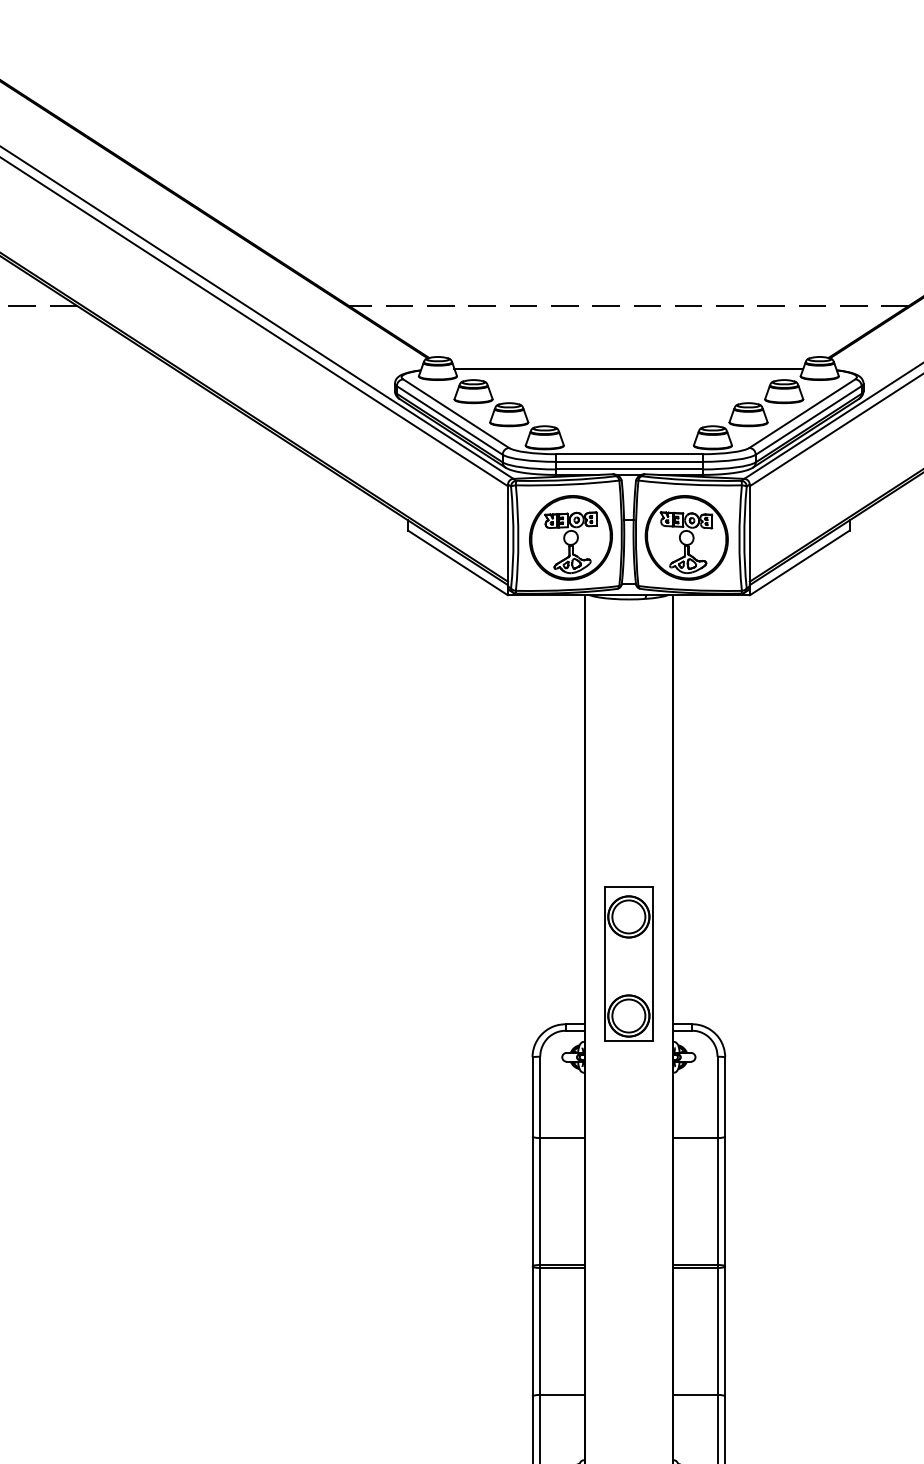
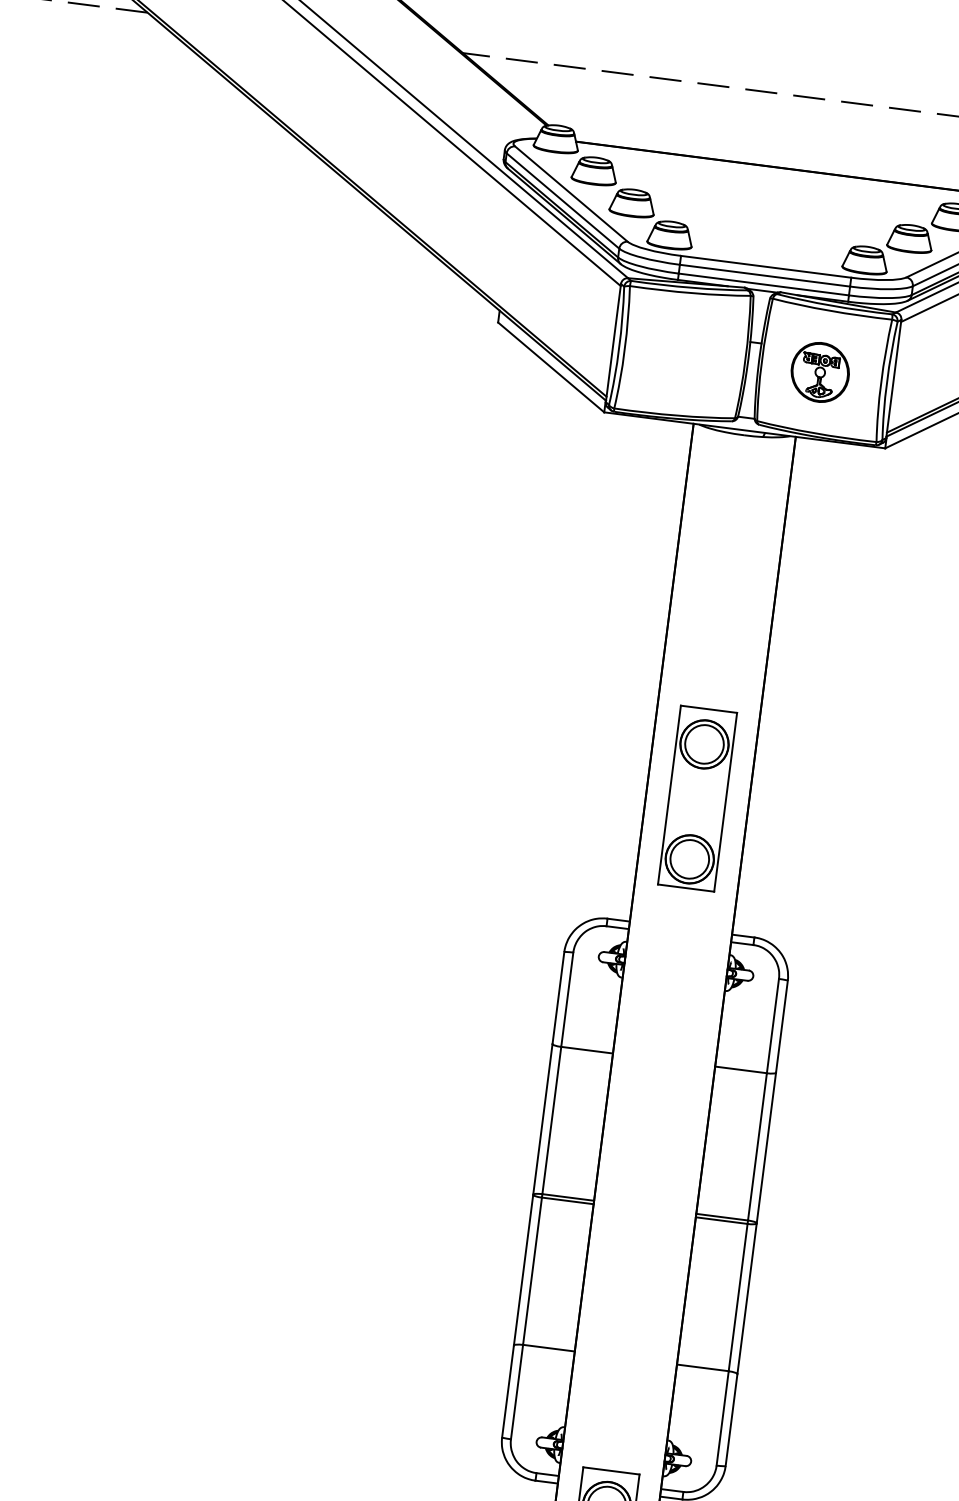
part: (570, 537) -> (685, 354), removed
part: (686, 537) -> (820, 371), size x0.6
part: (628, 963) -> (697, 798), moved

